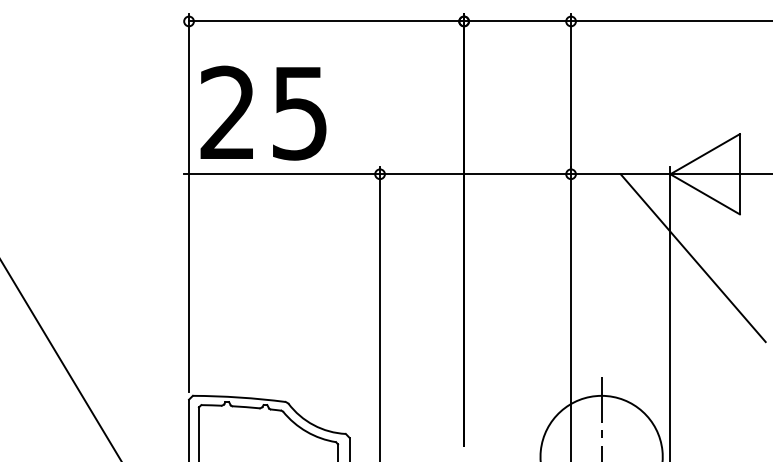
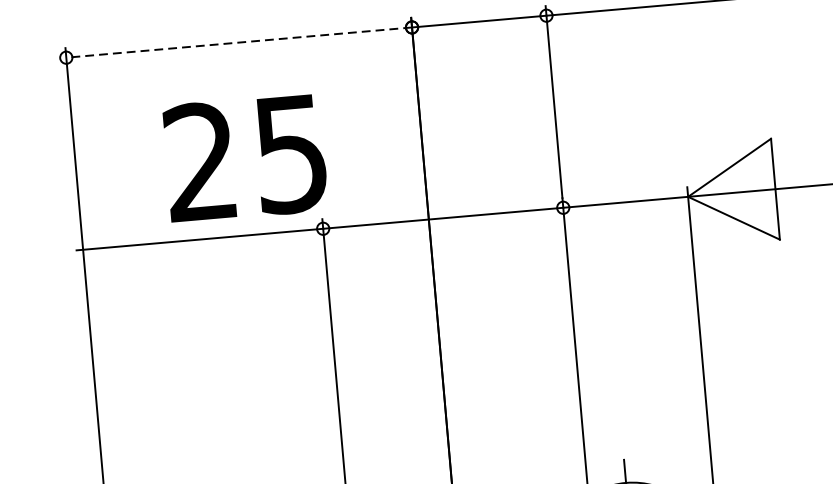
line: (326, 21) -> (239, 42), solid -> dashed
text: (263, 112) -> (245, 157), moved
line: (692, 258) -> (725, 300), removed

